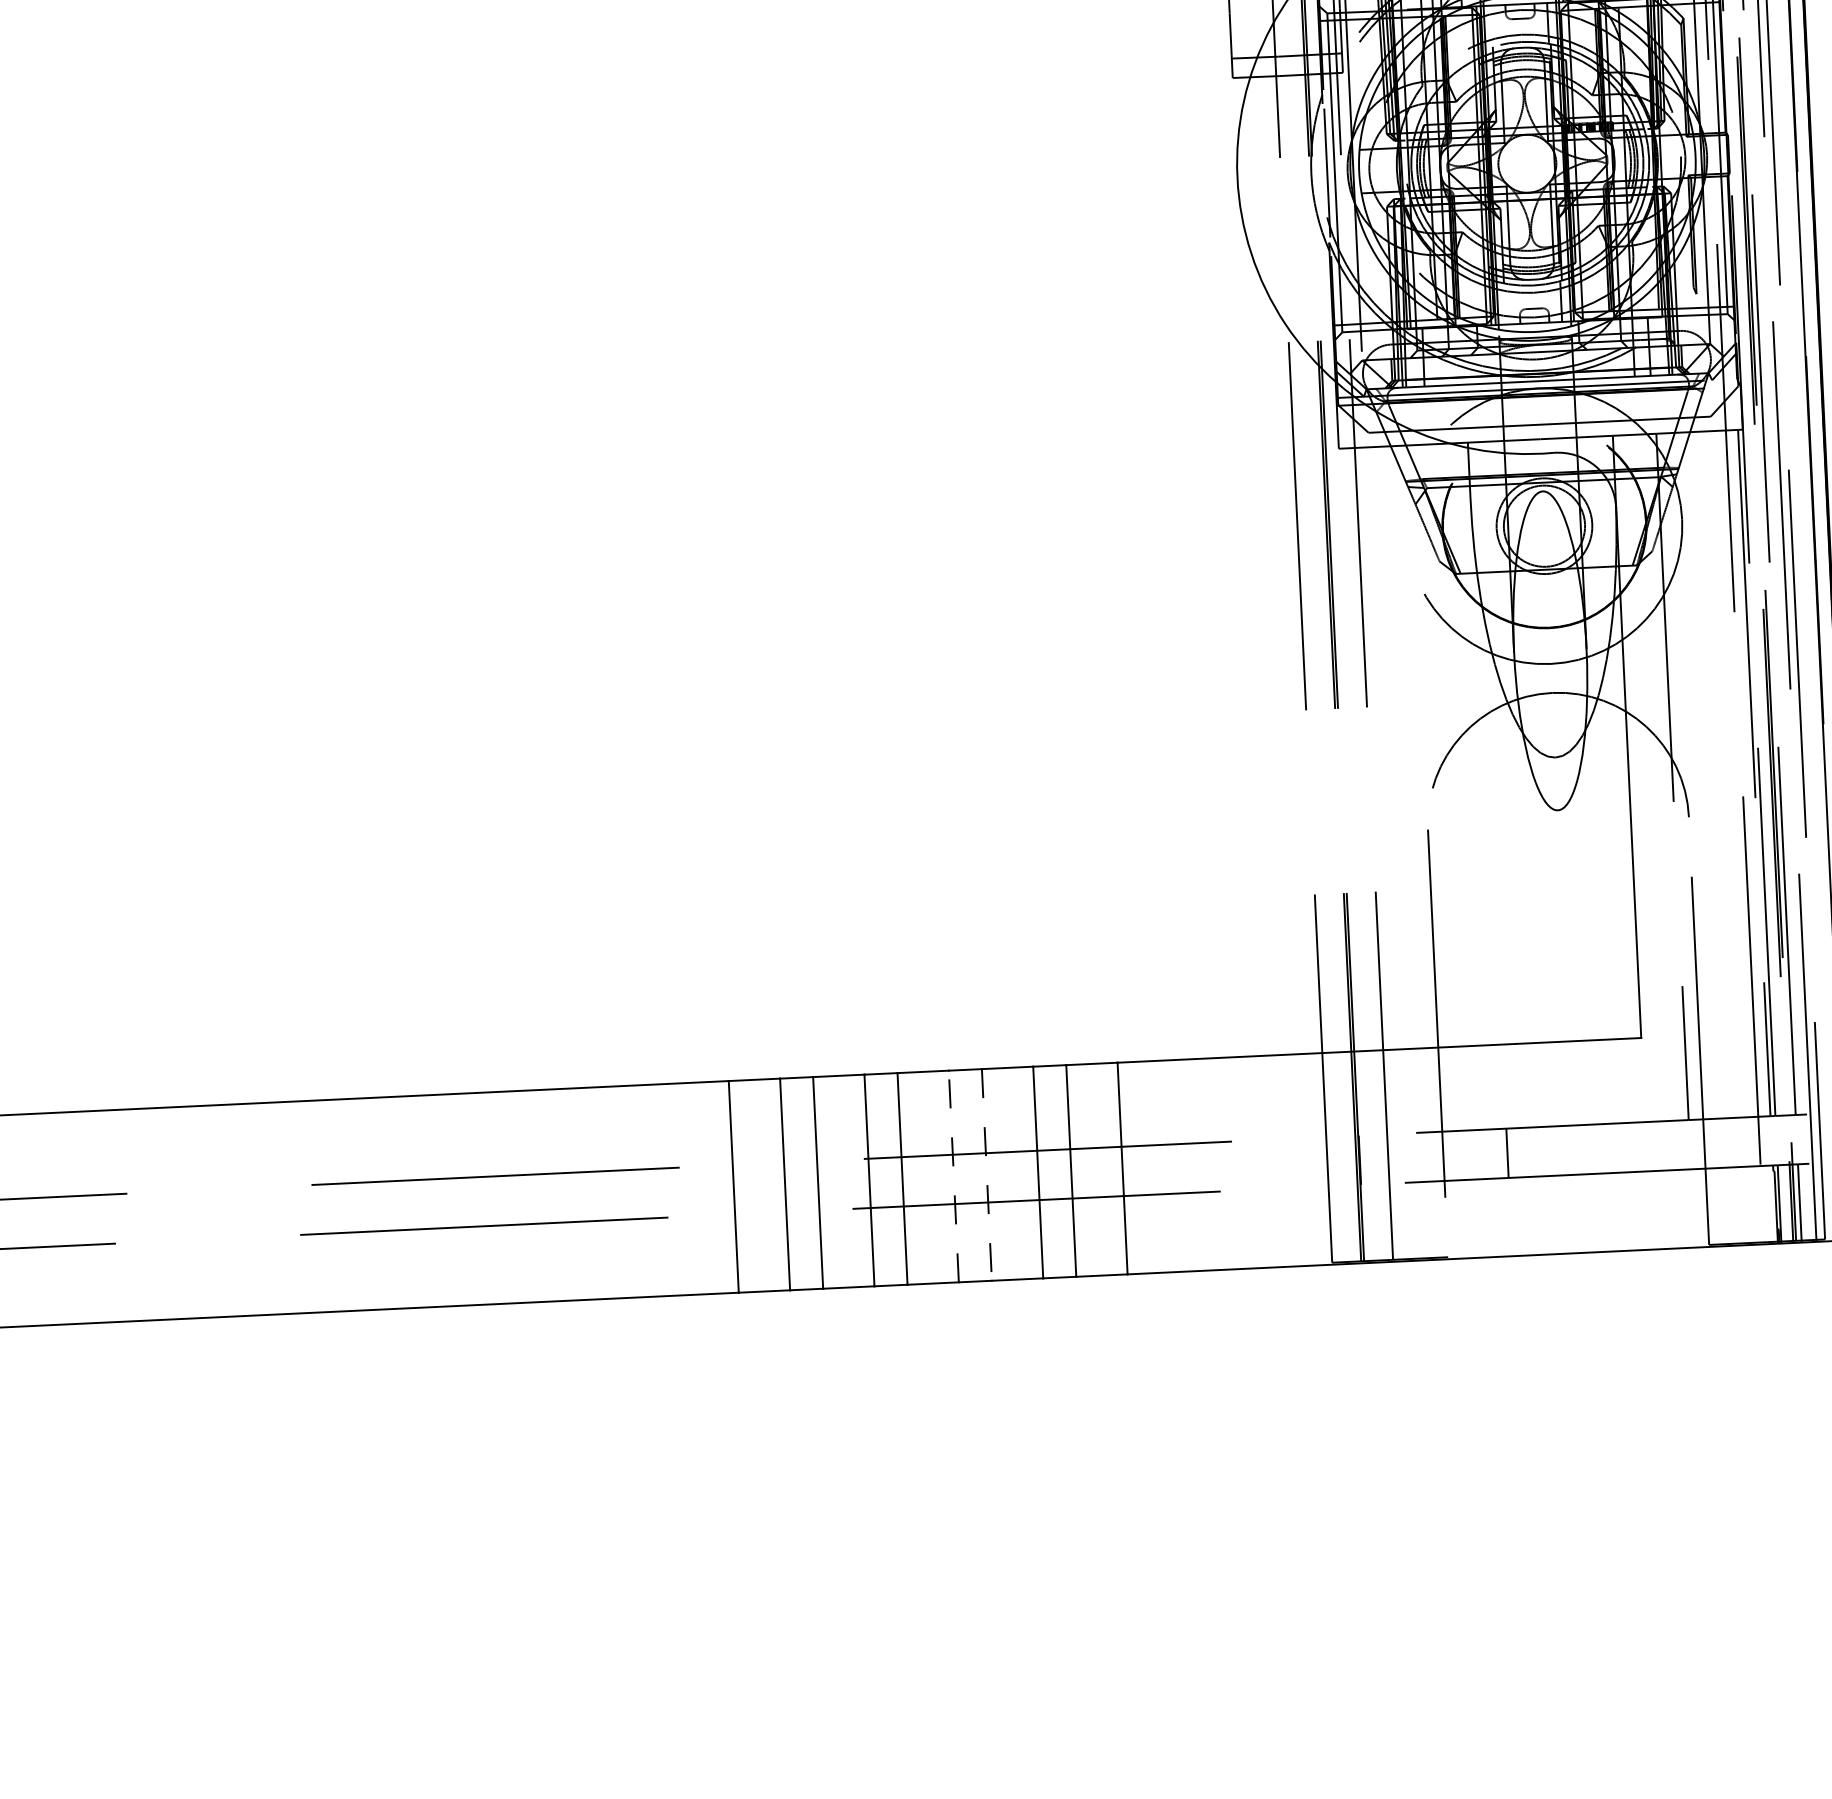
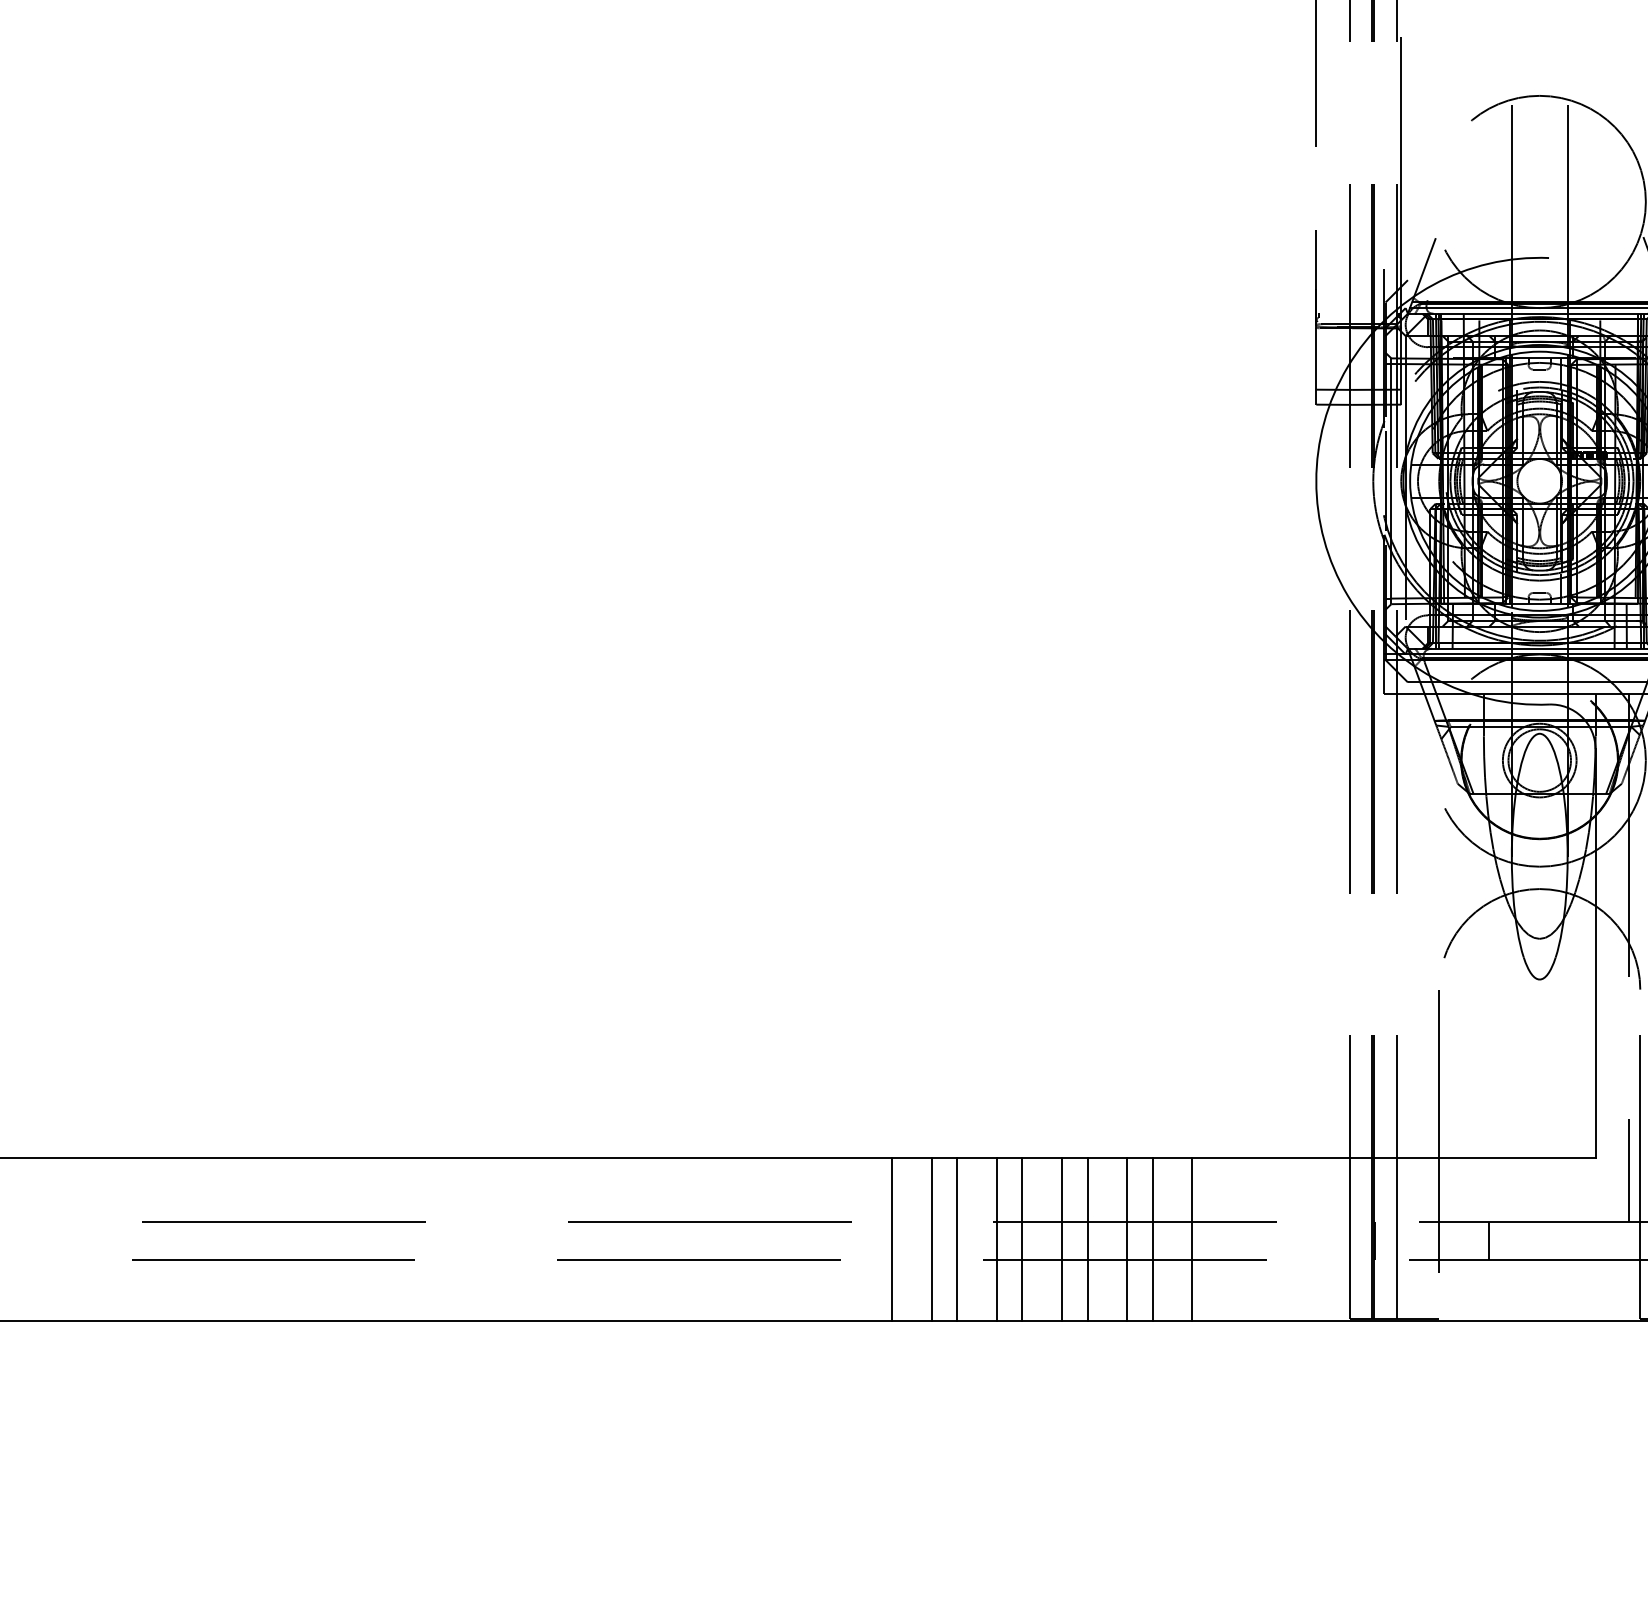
line: (986, 1175) -> (1087, 1239), dashed -> solid
line: (954, 1176) -> (1062, 1239), dashed -> solid

